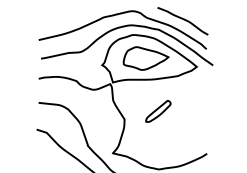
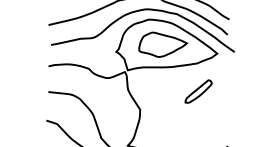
part: (158, 111) -> (198, 91), moved

